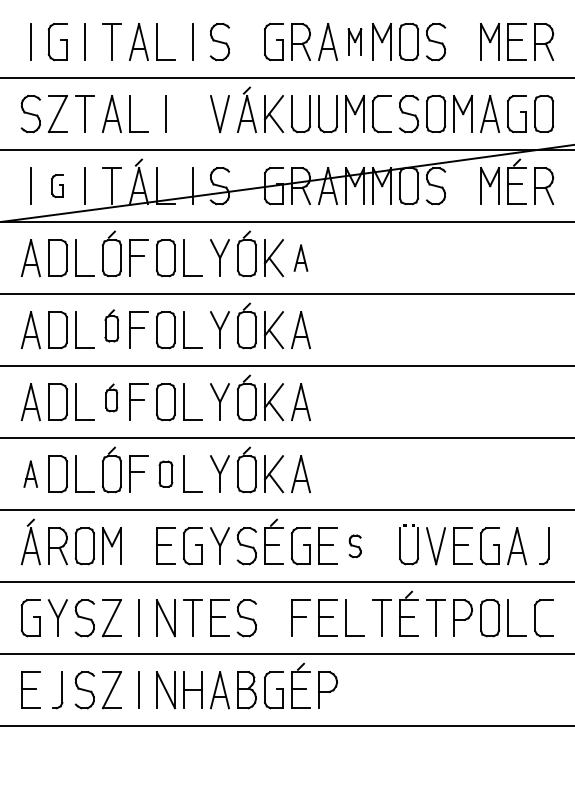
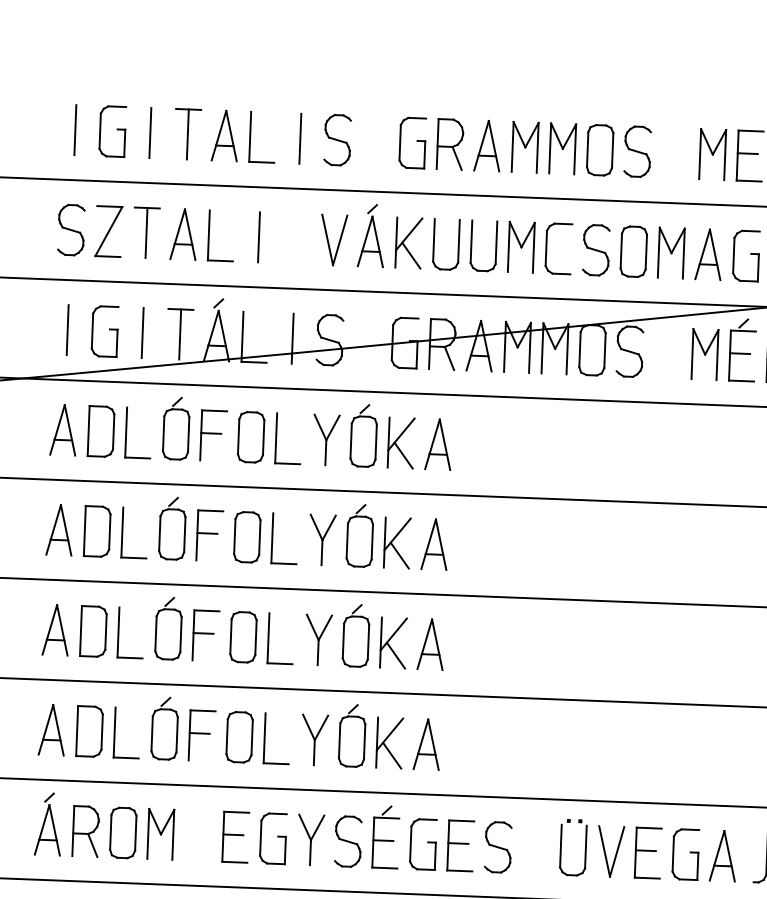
part: (354, 41) -> (524, 146), size x1.43
part: (57, 186) -> (104, 332), size x1.67
part: (300, 258) -> (437, 445), size x1.43
part: (111, 325) -> (171, 527), size x1.43
part: (111, 397) -> (168, 627), size x1.67
part: (30, 474) -> (51, 730), size x1.43
part: (165, 474) -> (238, 737), size x1.43
part: (355, 546) -> (498, 847), size x1.67

